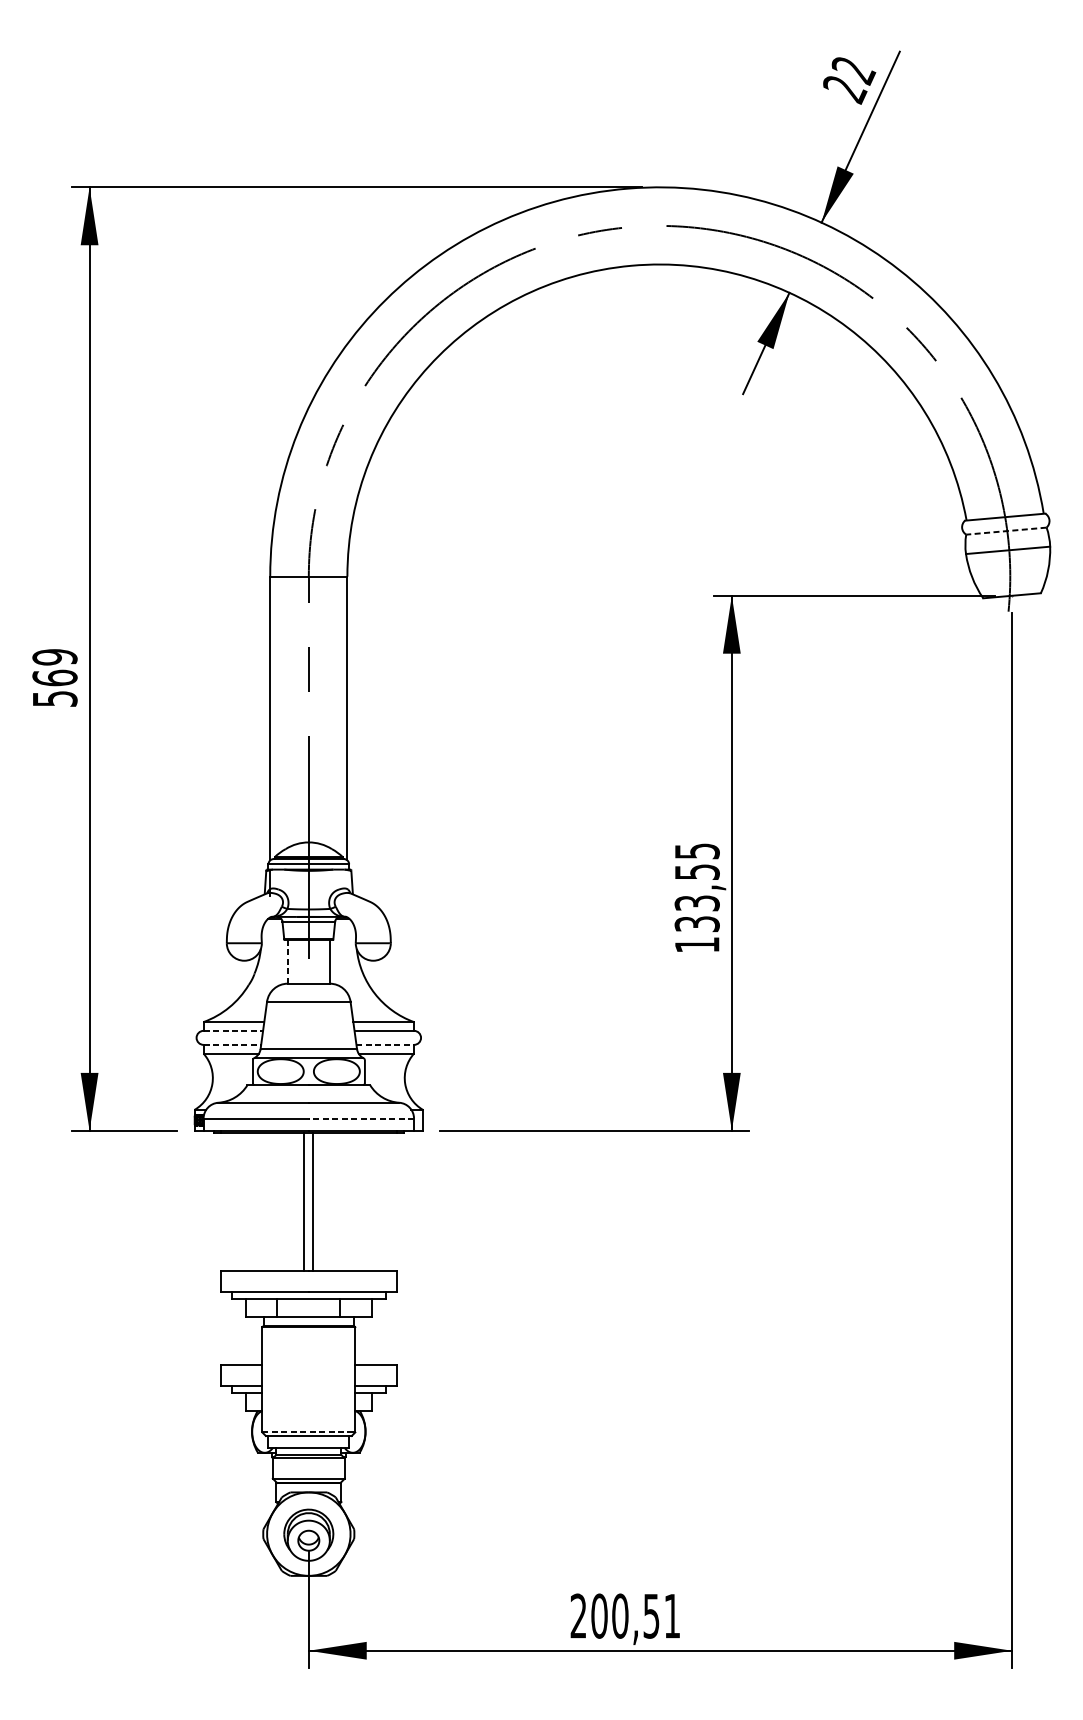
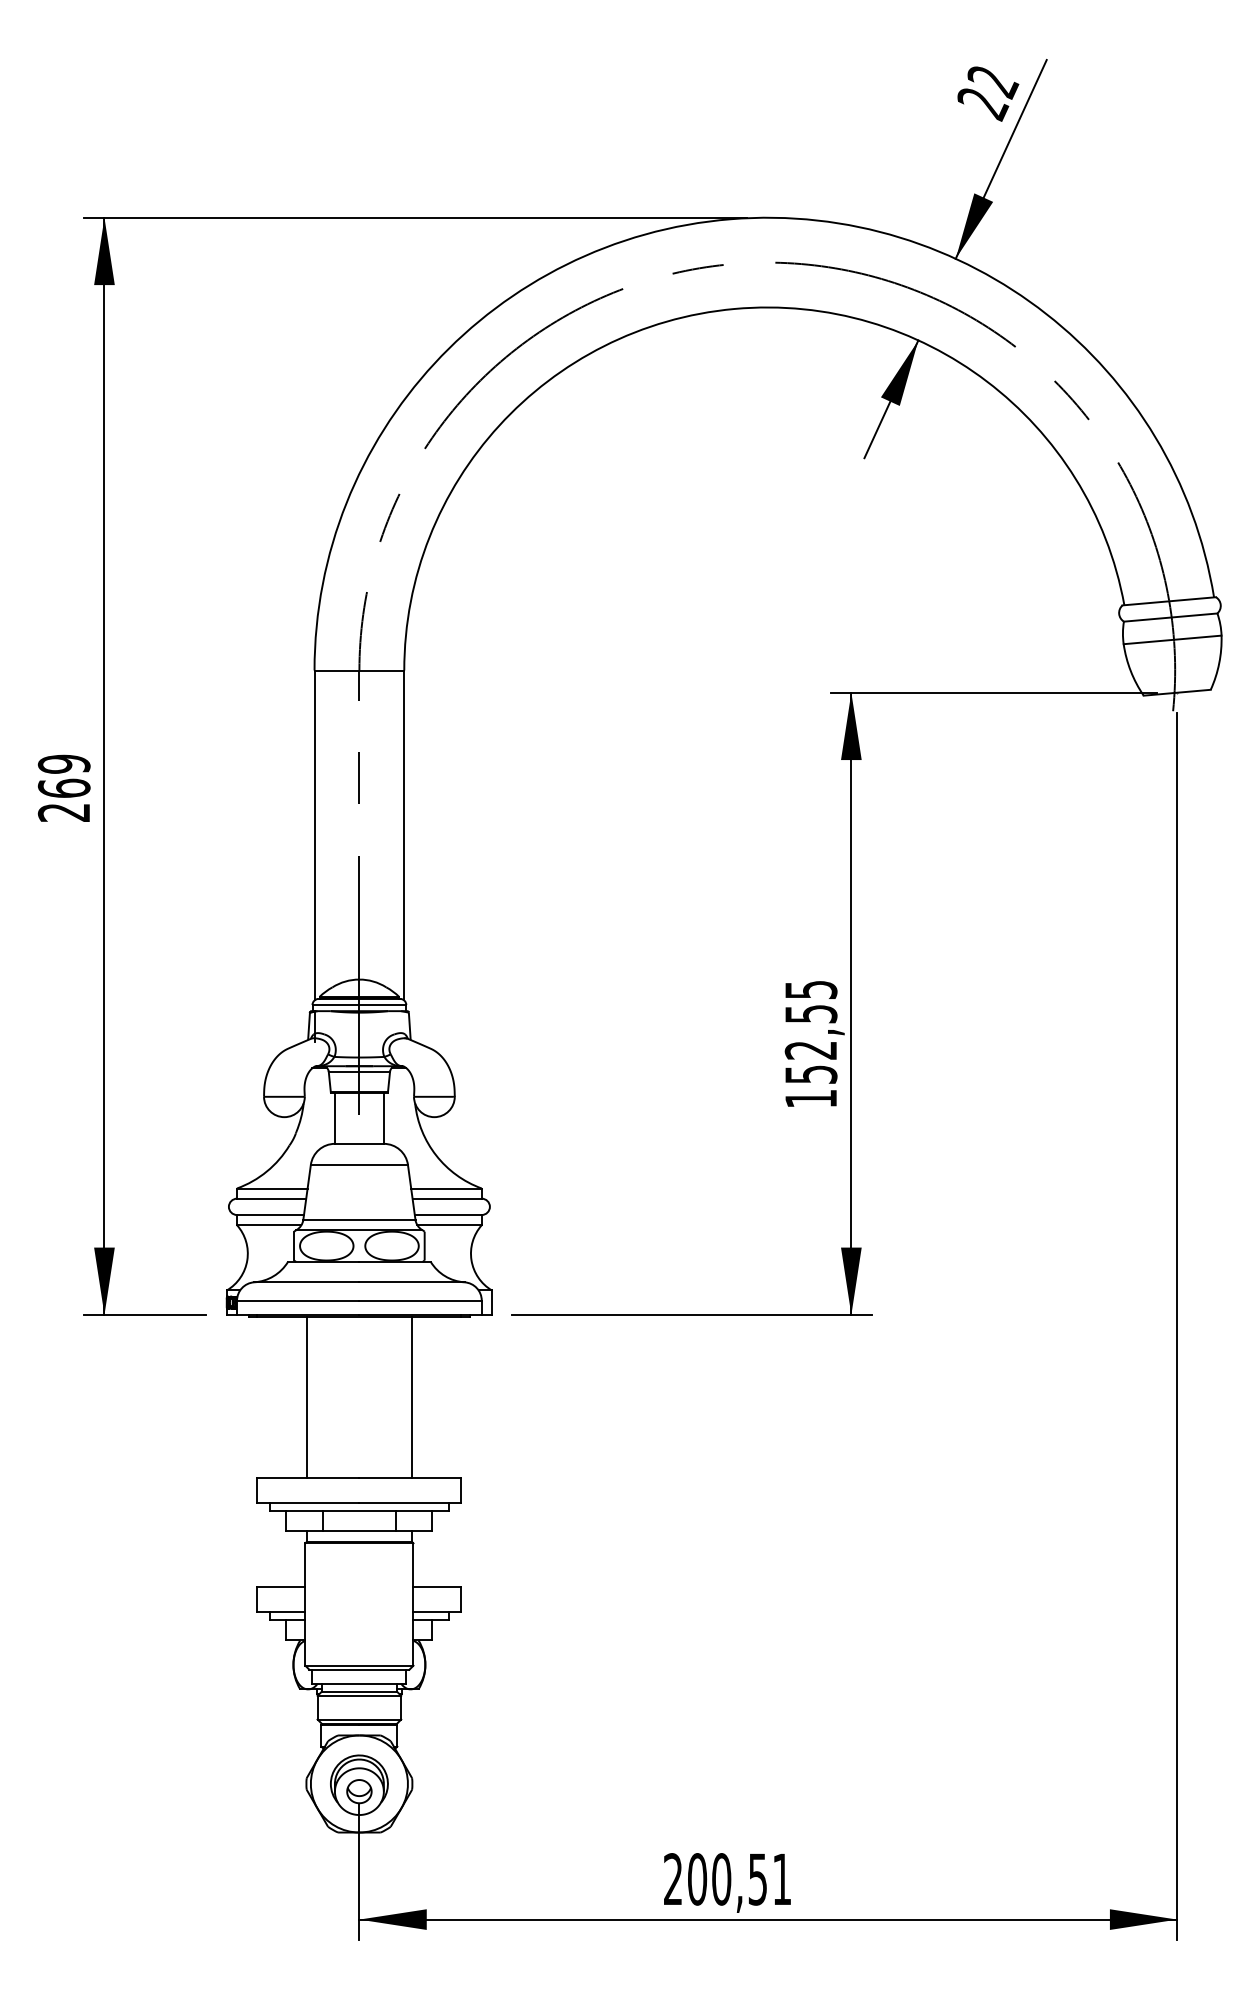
line: (1006, 531) -> (1170, 617), dashed -> solid
text: (54, 698) -> (63, 812), 569 -> 269
text: (696, 913) -> (810, 1062), 133,55 -> 152,55
line: (287, 961) -> (334, 1118), dashed -> solid
line: (233, 1030) -> (271, 1198), dashed -> solid
line: (233, 1045) -> (271, 1215), dashed -> solid
line: (385, 1045) -> (448, 1215), dashed -> solid
line: (361, 1118) -> (420, 1300), dashed -> solid
line: (303, 1201) -> (306, 1397), moved
line: (313, 1201) -> (412, 1397), moved
line: (308, 1432) -> (359, 1665), dashed -> solid

